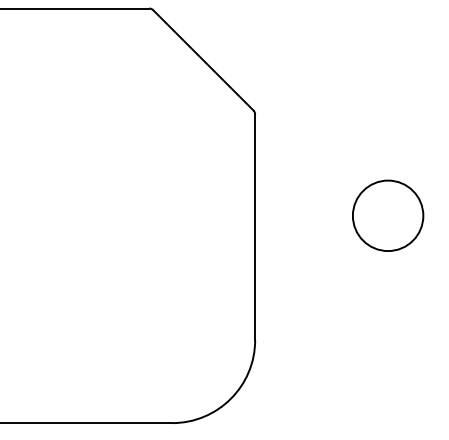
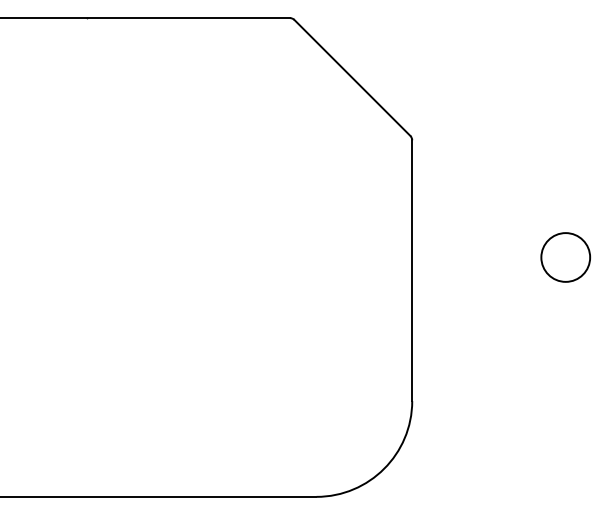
circle: (387, 215) -> (565, 257), size x0.6

